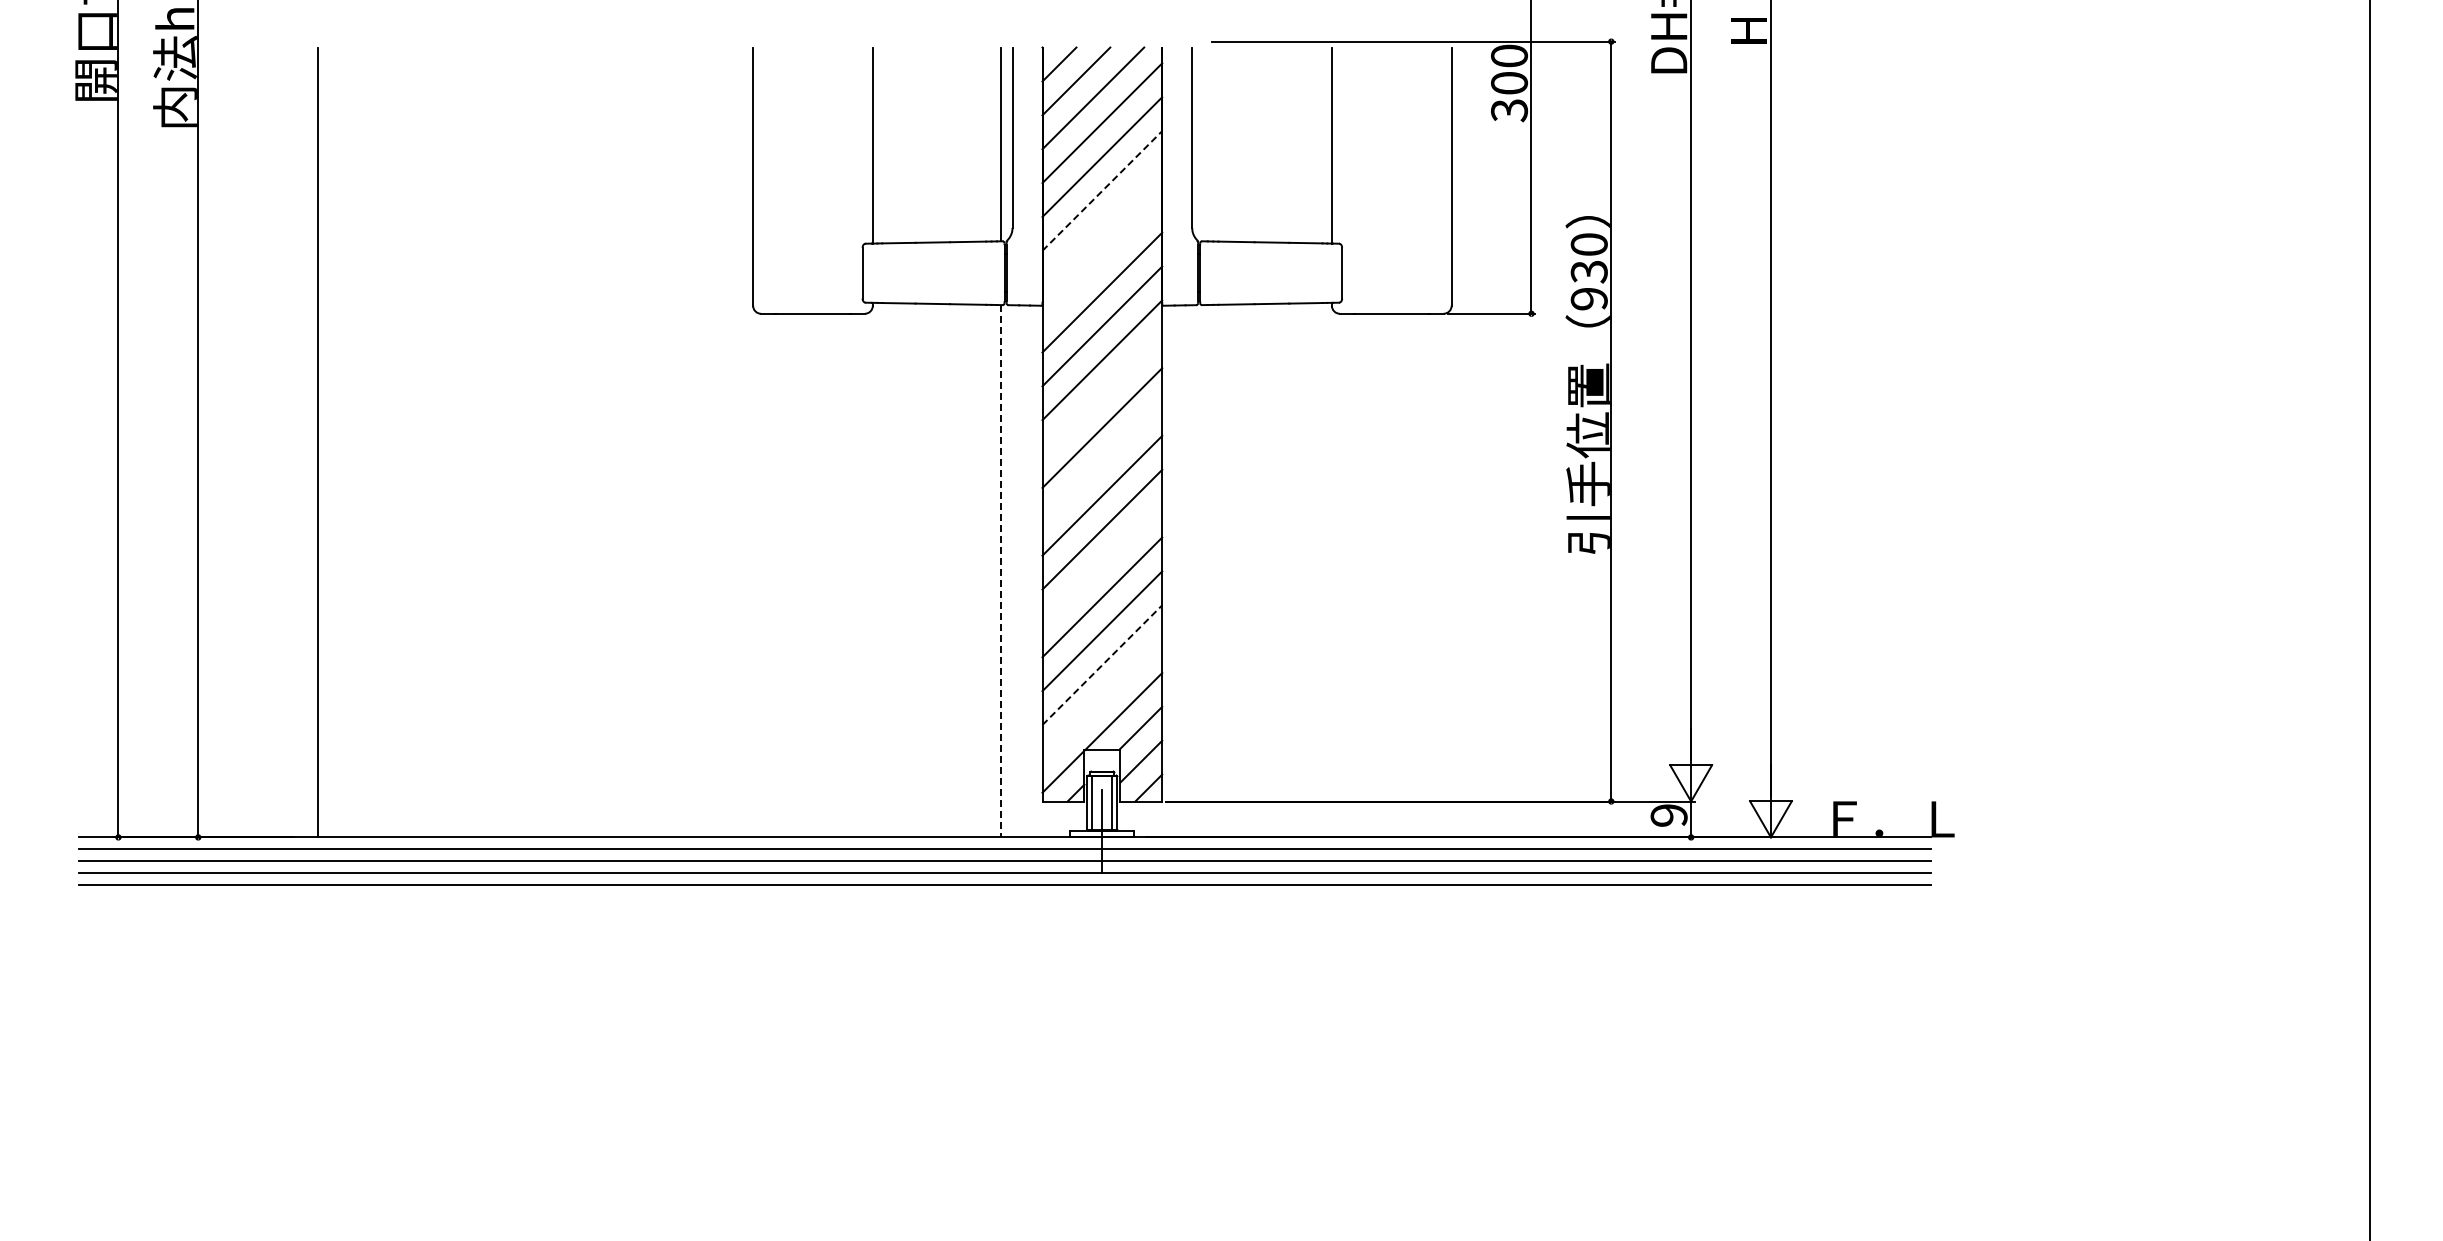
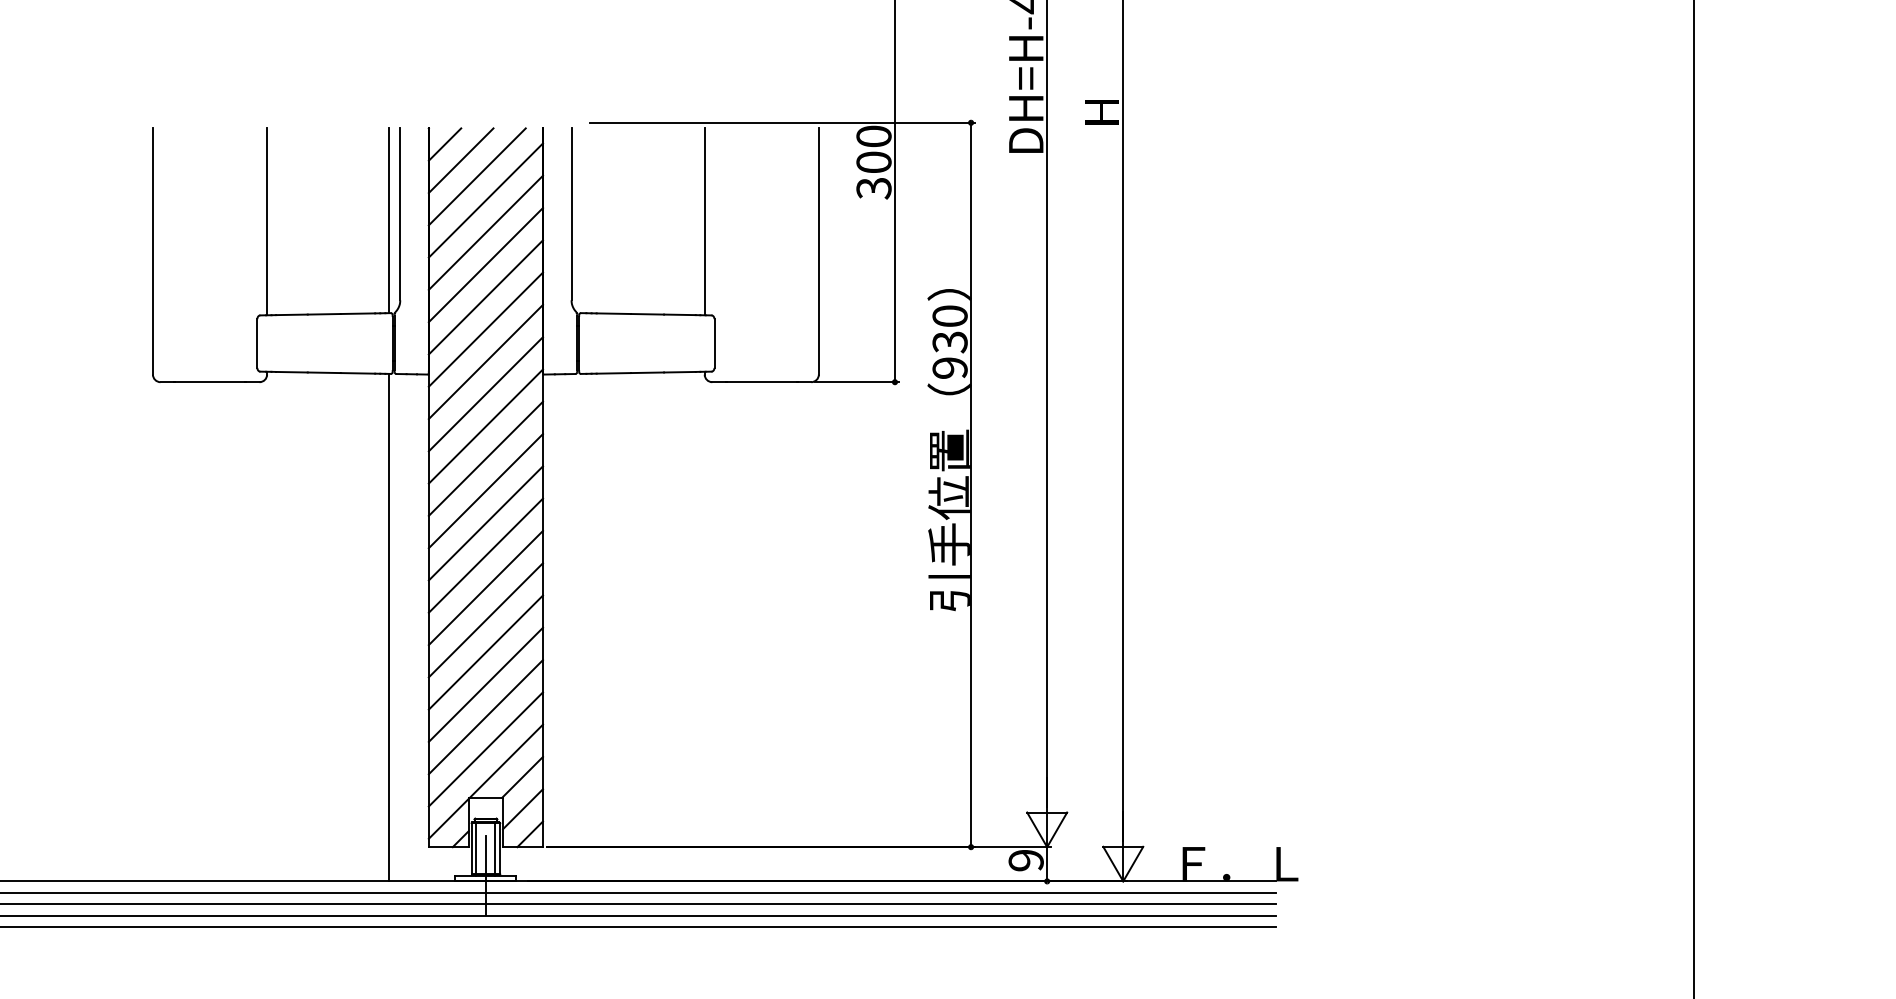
line: (1102, 190) -> (486, 264), dashed -> solid
line: (1102, 224) -> (486, 297), added
line: (1102, 258) -> (486, 329), added
line: (1102, 394) -> (486, 459), added
line: (1102, 461) -> (486, 523), added
line: (1102, 563) -> (486, 620), added
line: (1000, 571) -> (388, 627), dashed -> solid
line: (1102, 665) -> (486, 717), dashed -> solid
line: (1102, 698) -> (486, 748), added

